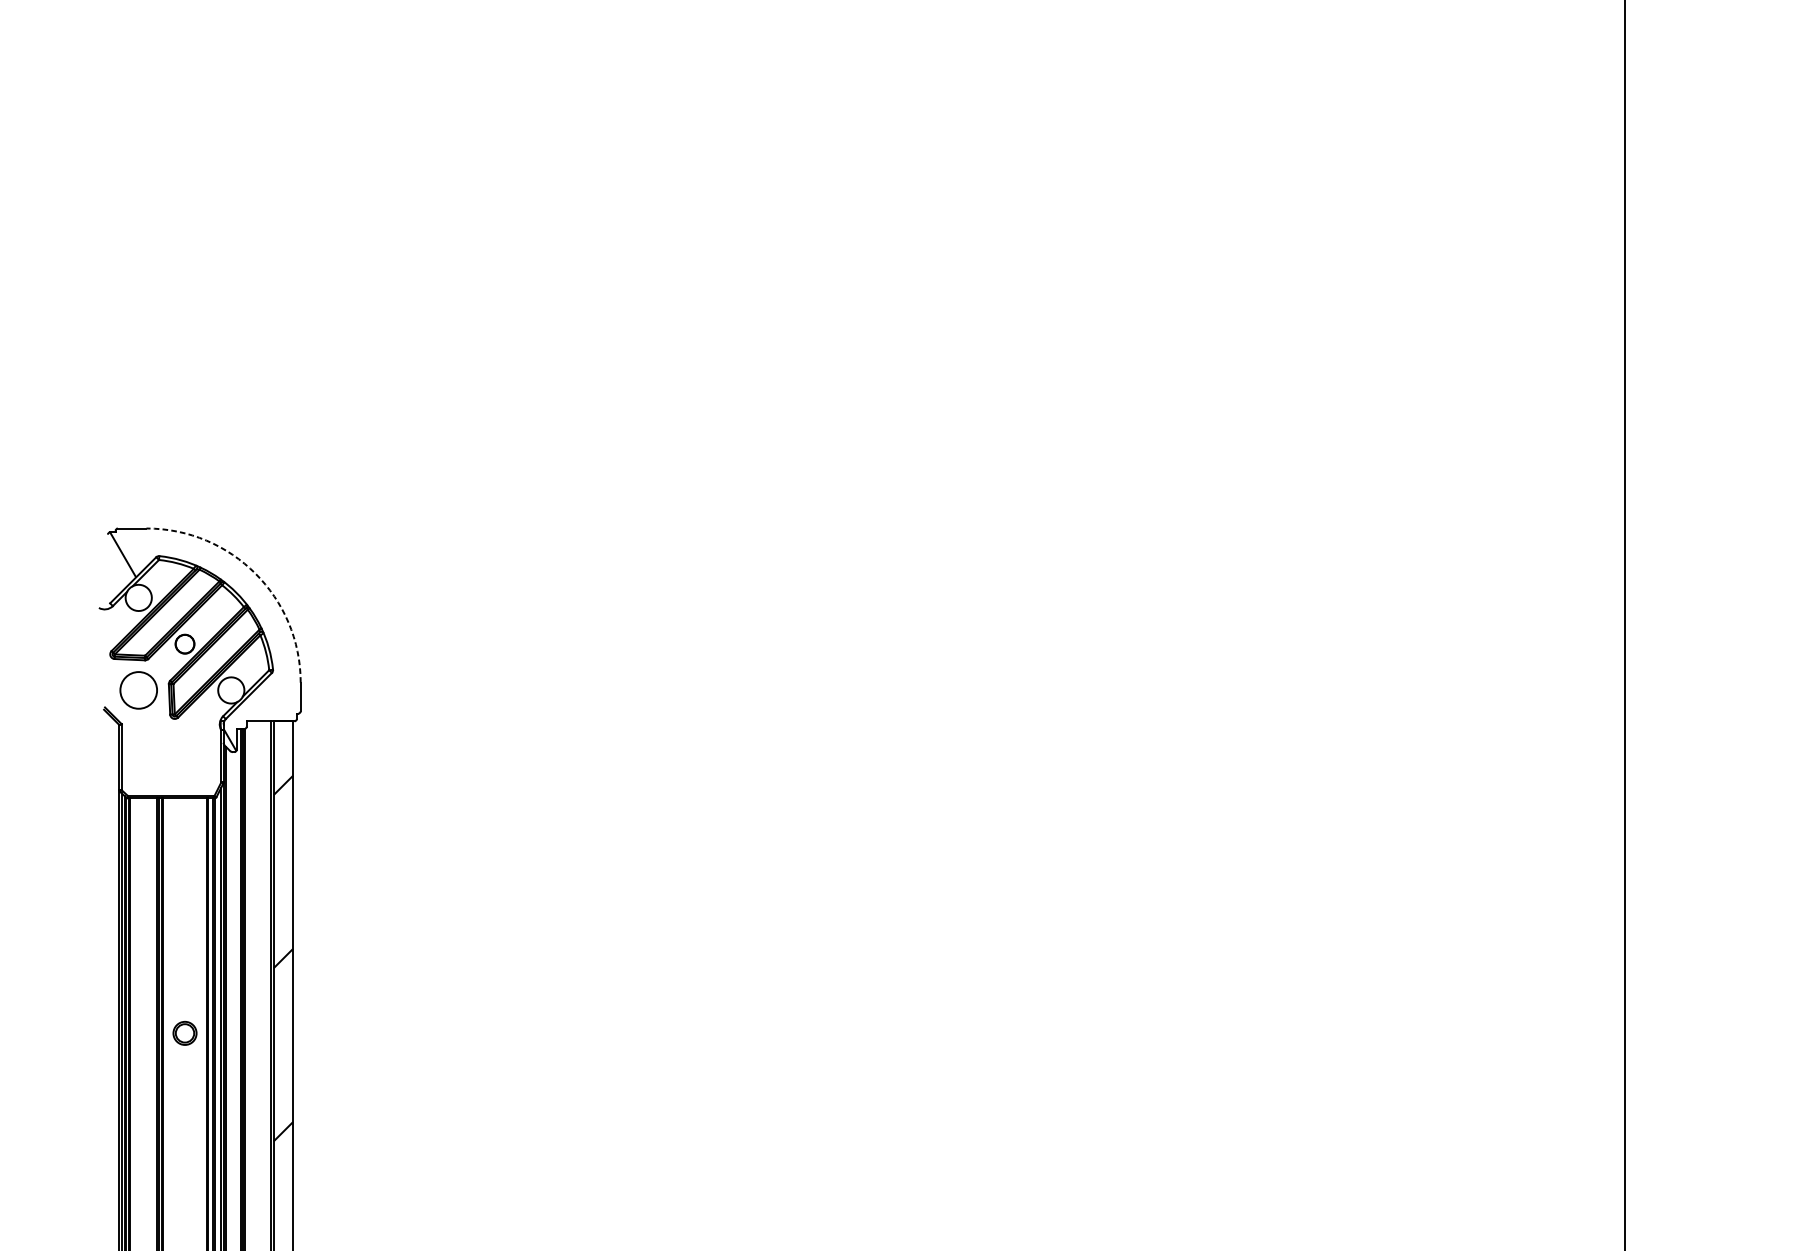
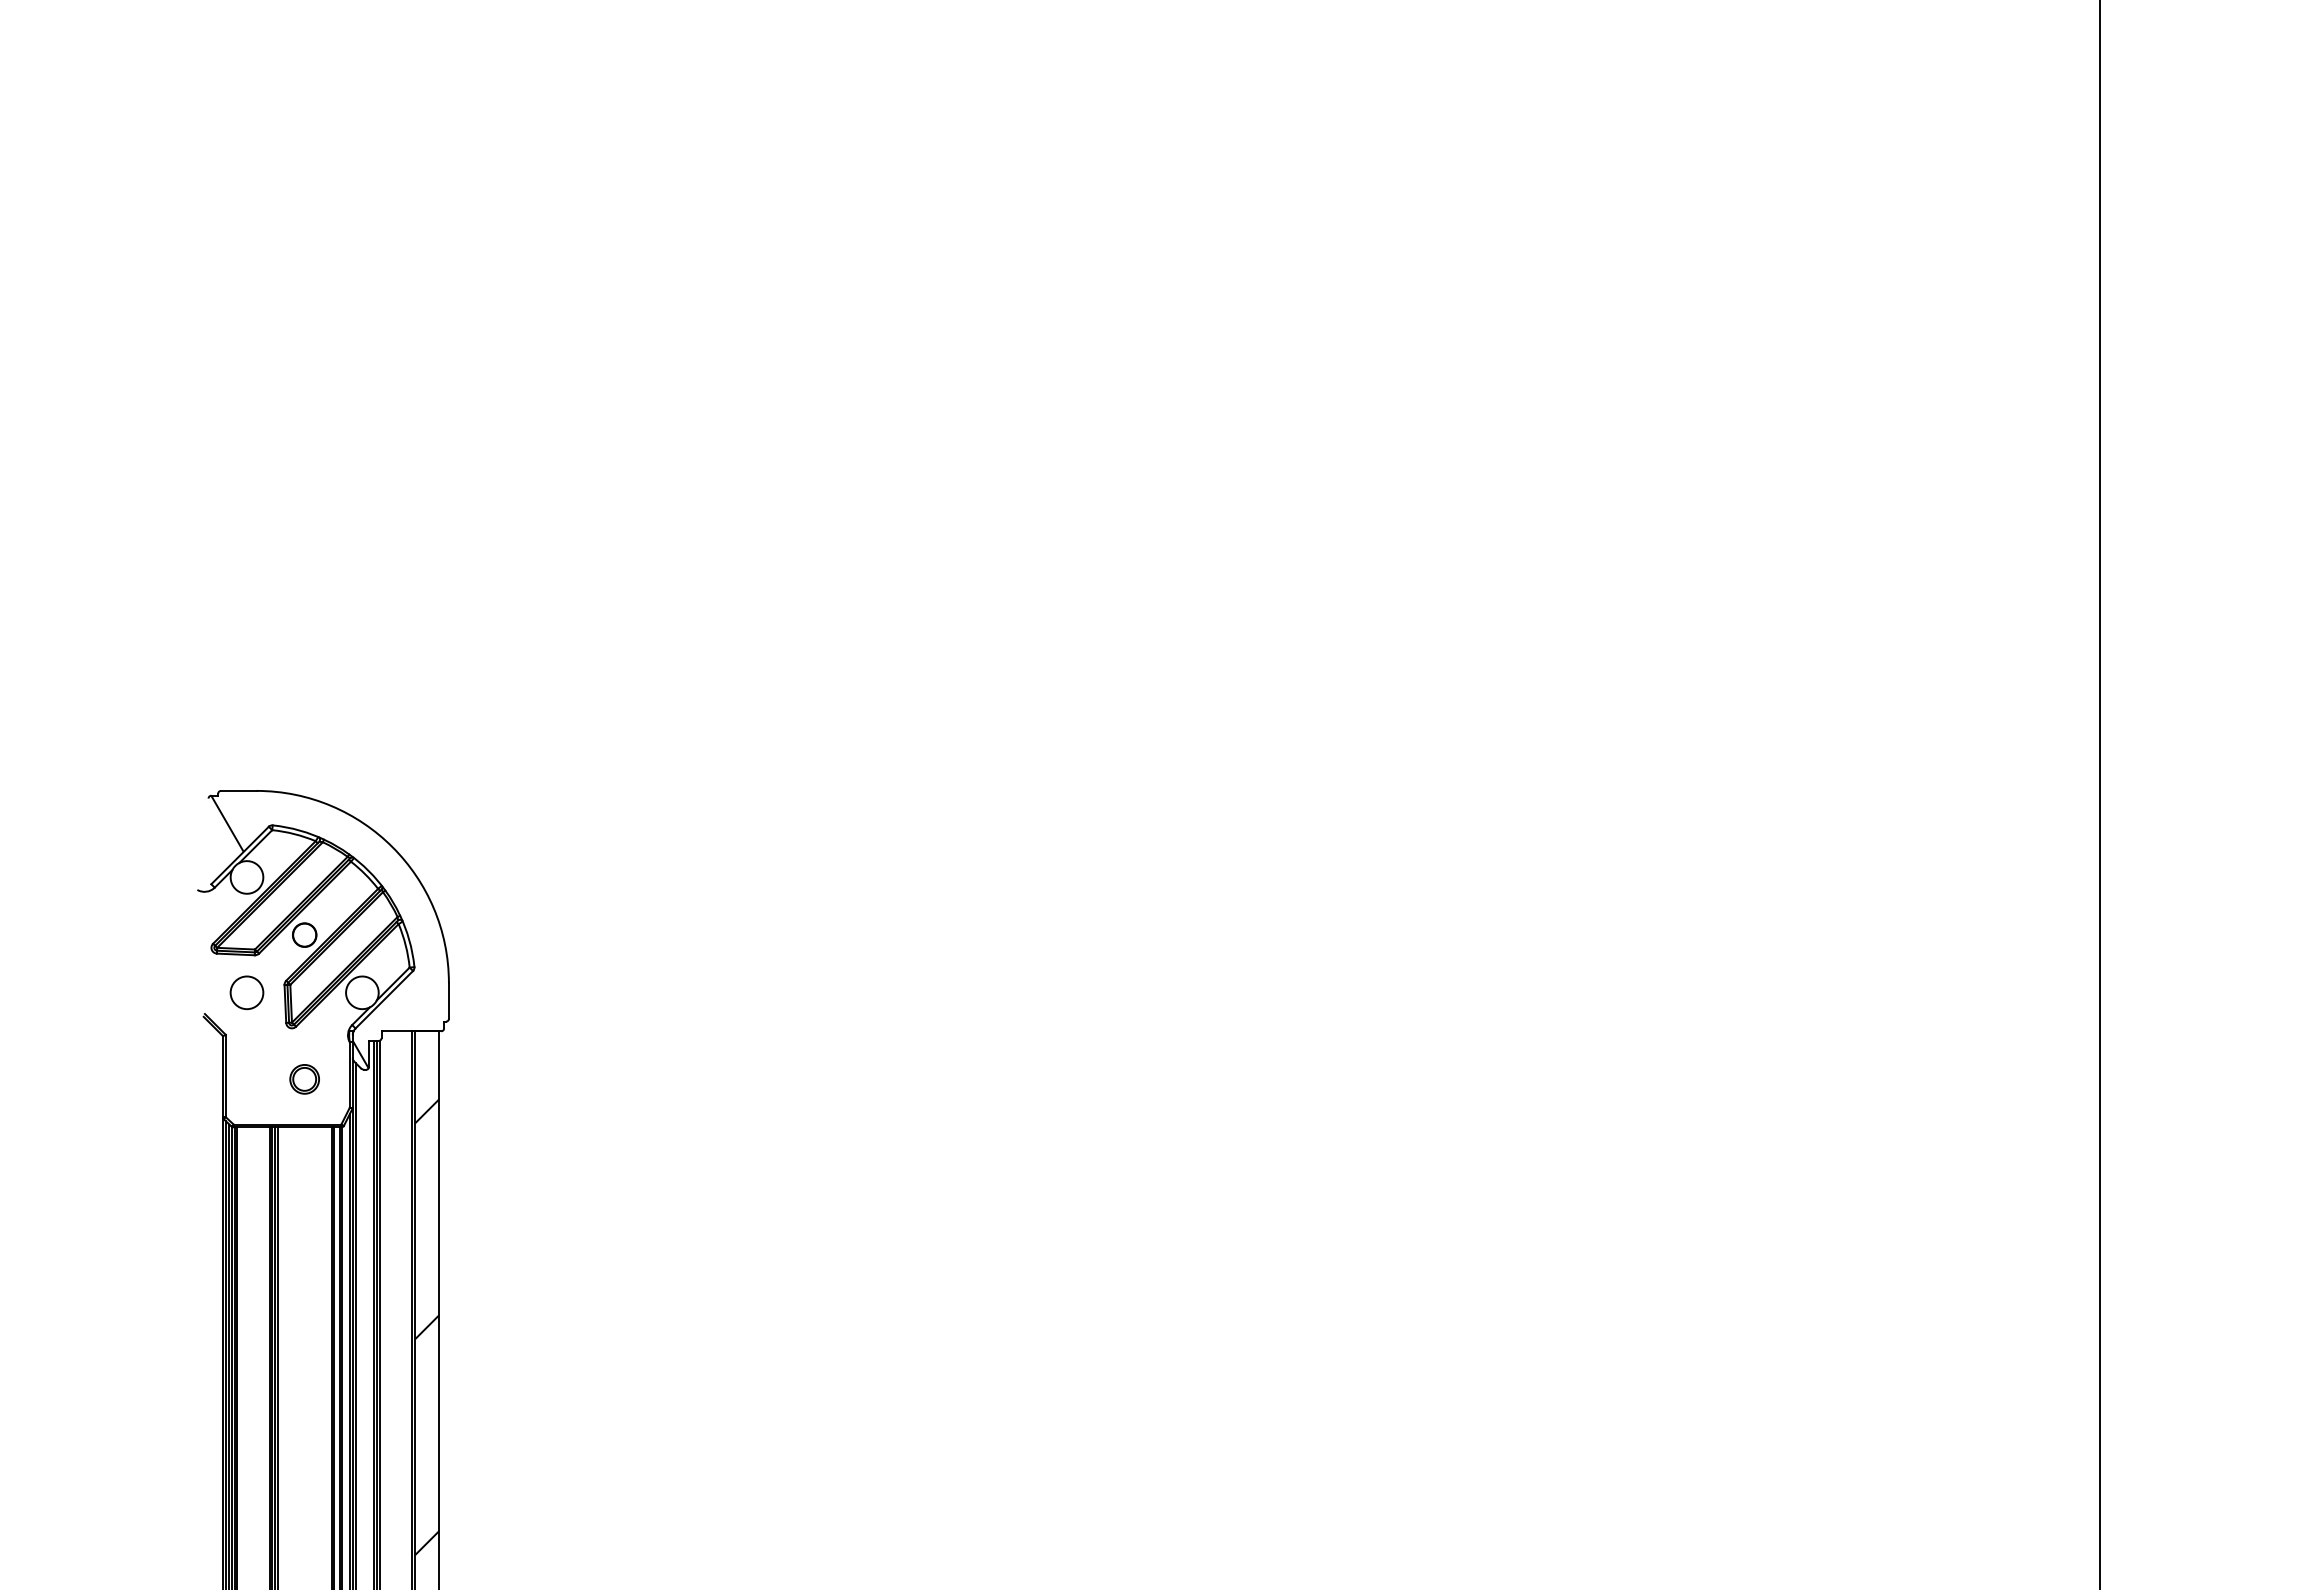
arc: (255, 573) -> (392, 847), dashed -> solid
circle: (138, 690) -> (246, 992), size x0.71
part: (184, 1033) -> (304, 1079), moved

